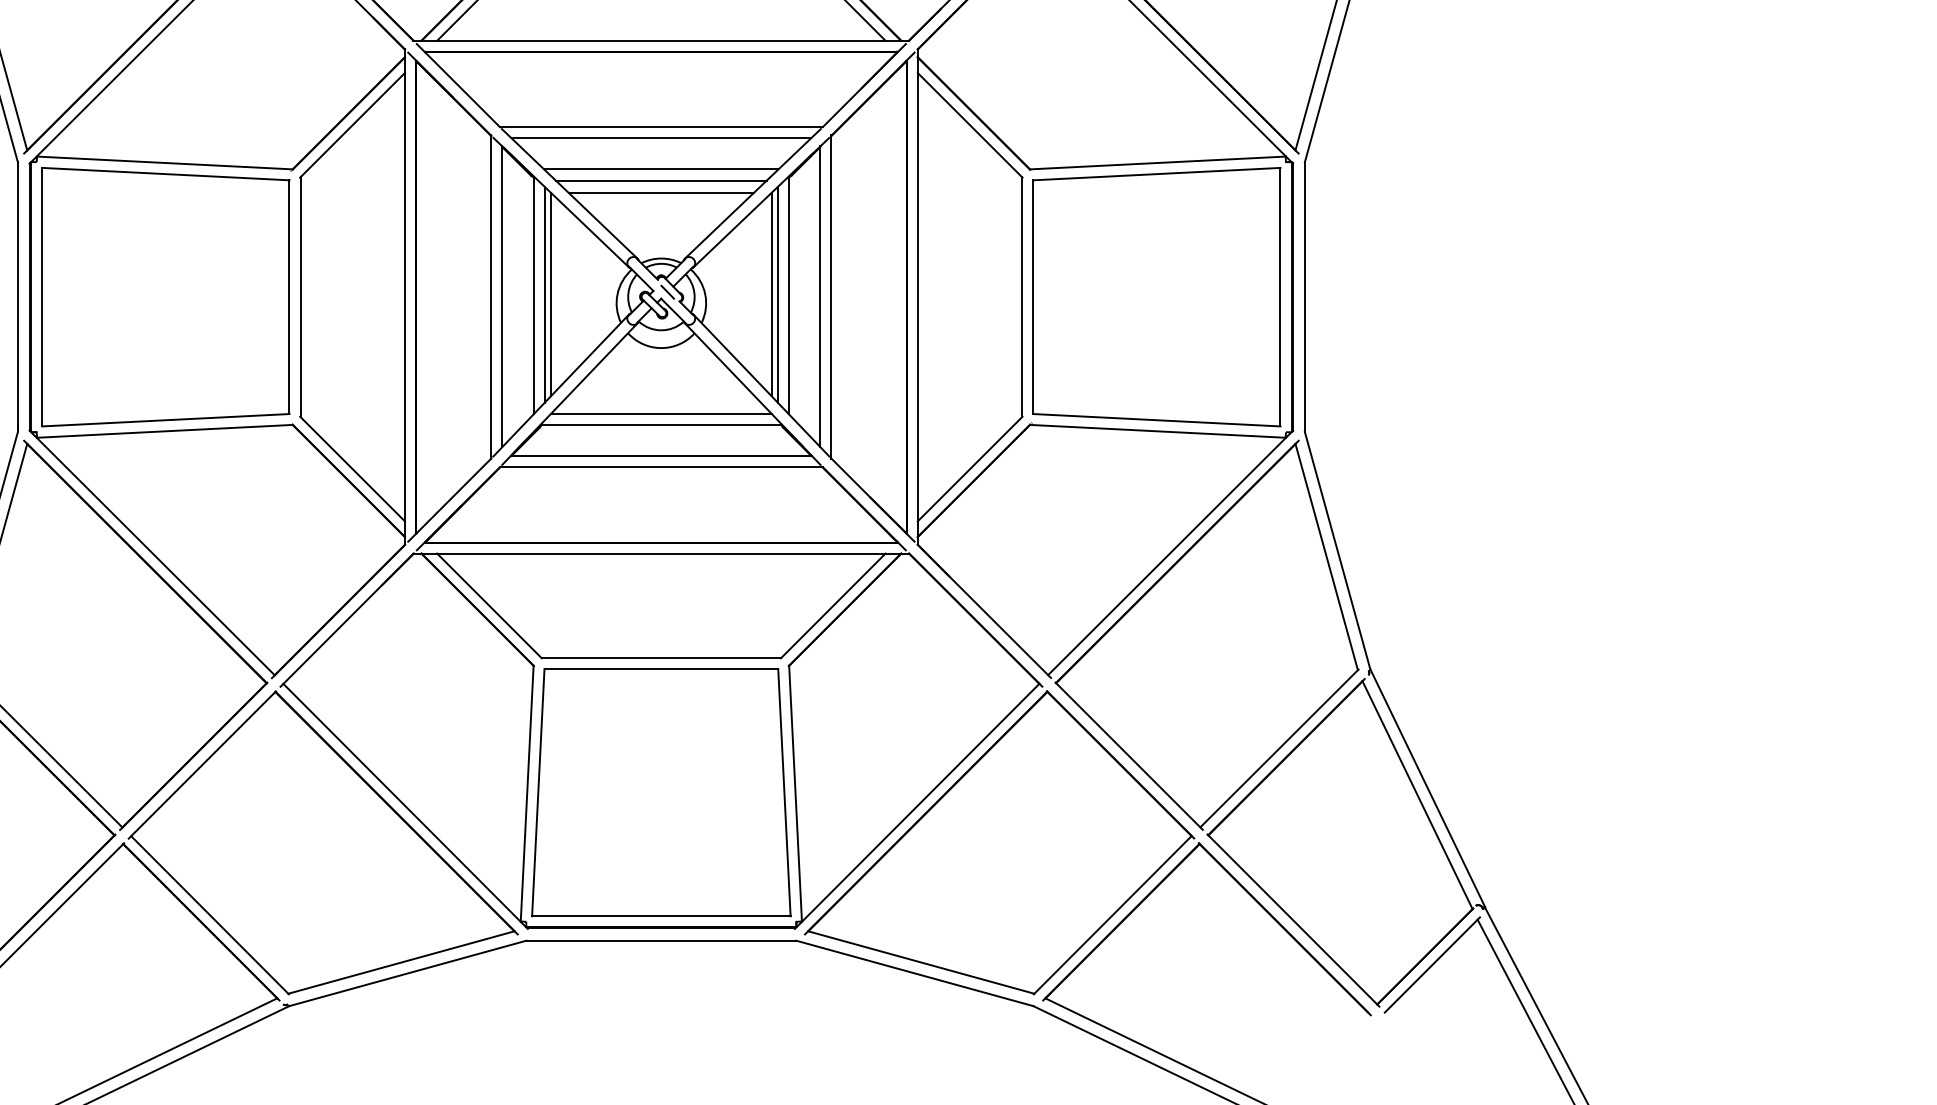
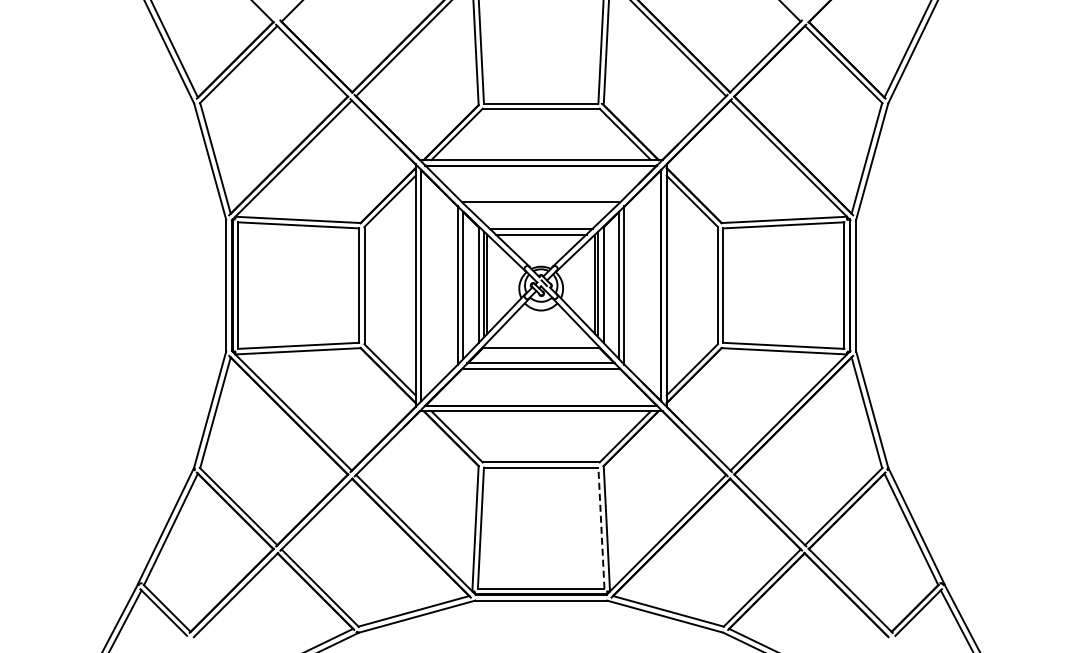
line: (659, 137) -> (540, 207), removed
line: (659, 170) -> (540, 223), removed
line: (661, 413) -> (541, 342), removed
line: (784, 793) -> (601, 528), solid -> dashed

